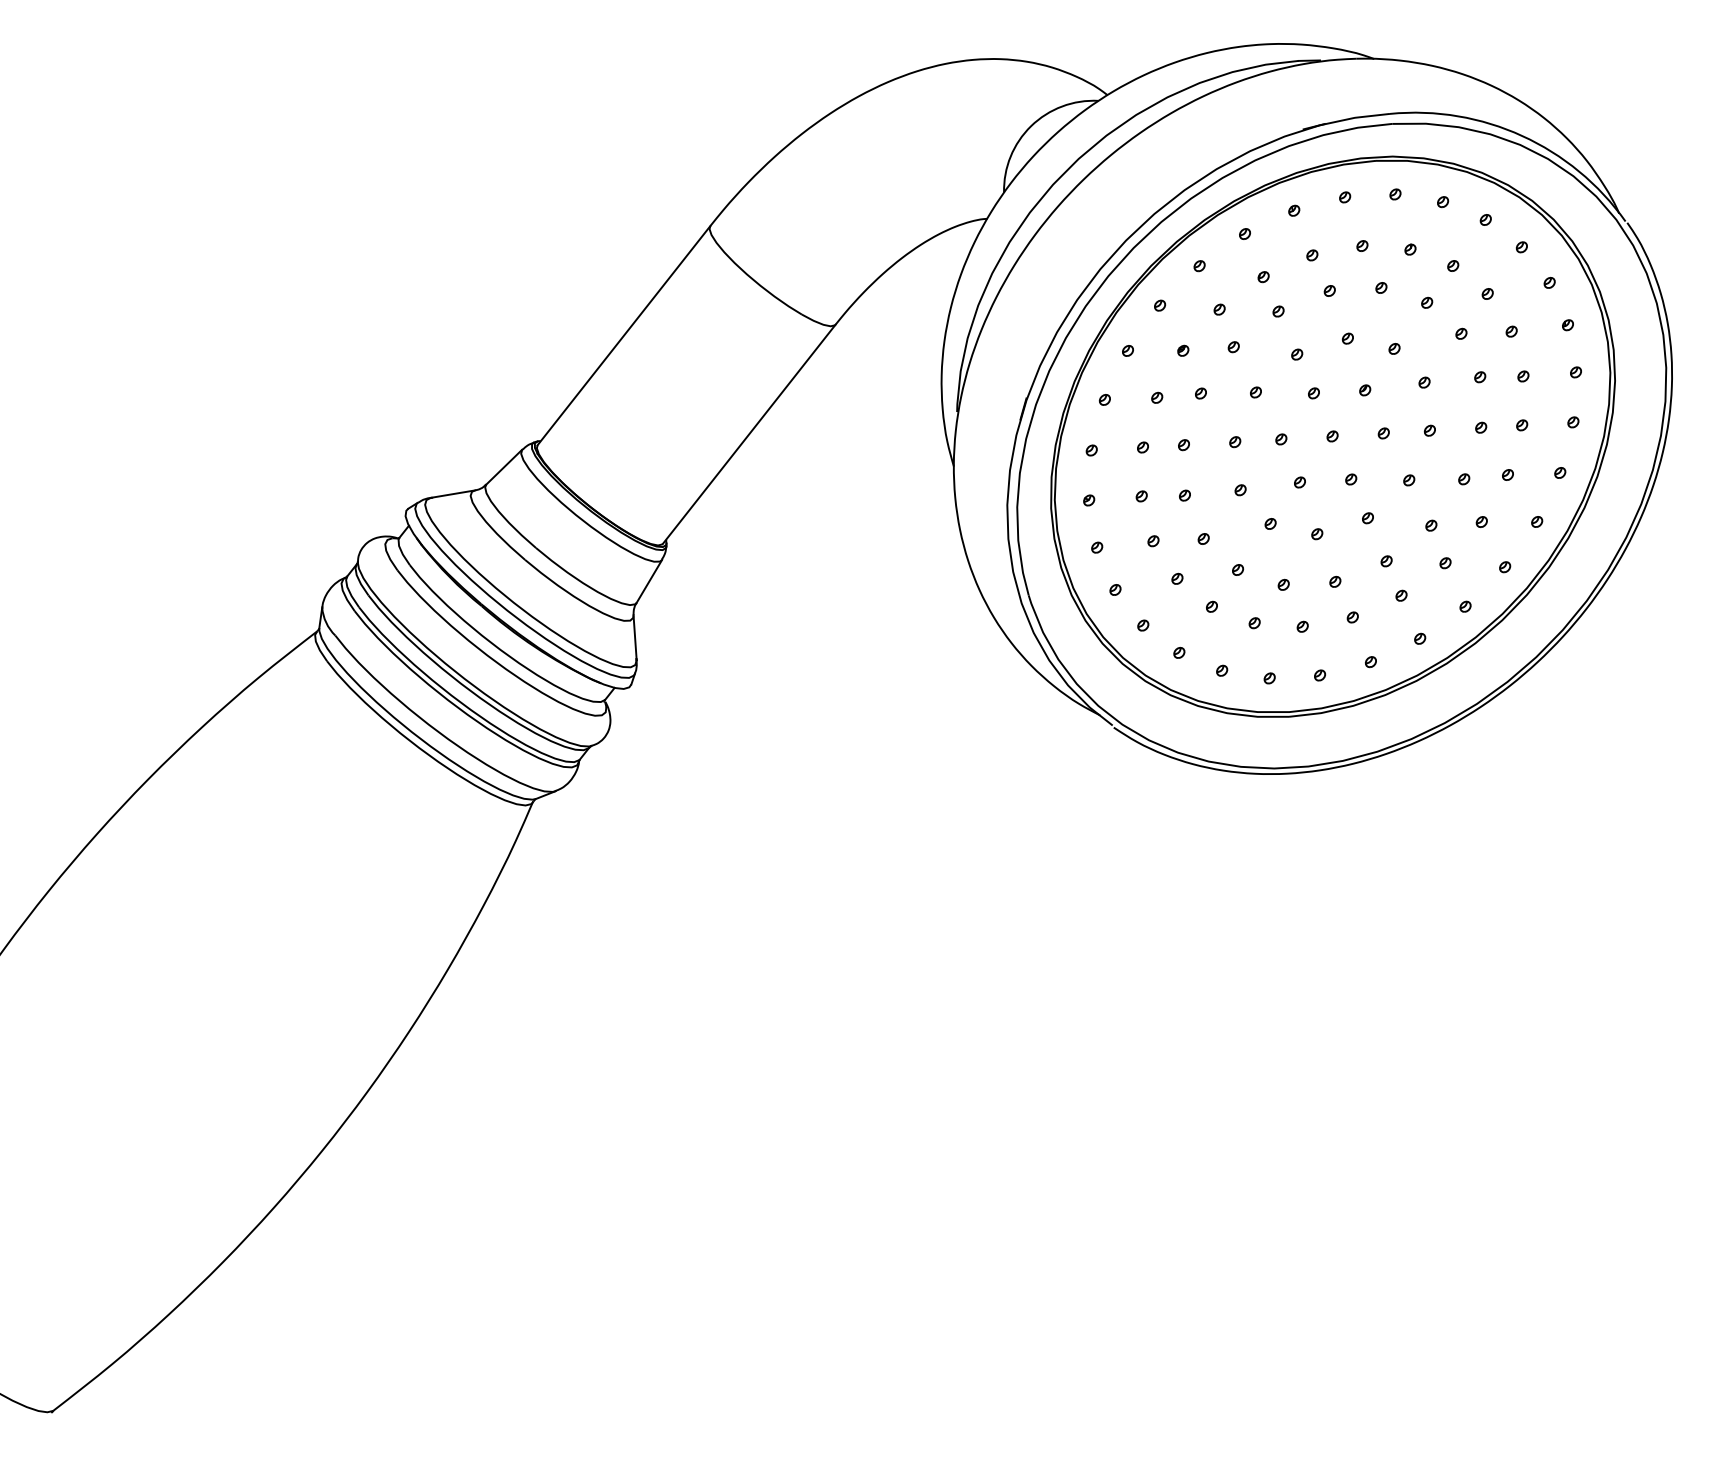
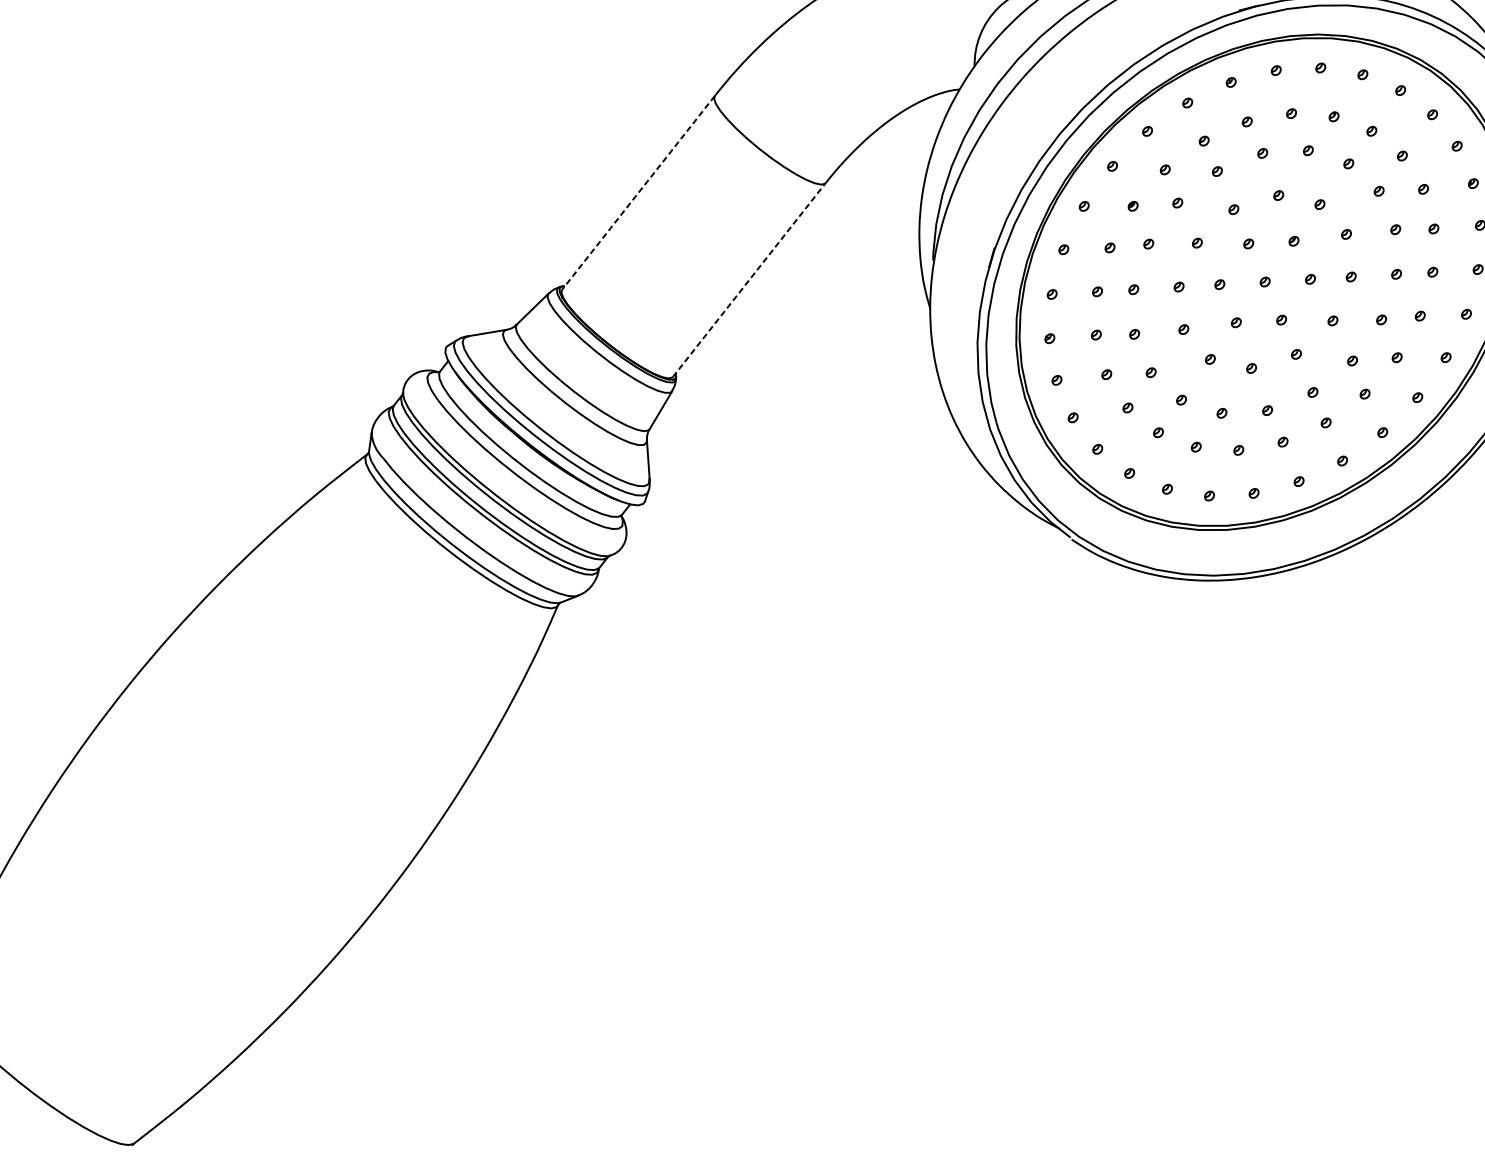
line: (623, 335) -> (638, 192), solid -> dashed
line: (749, 434) -> (749, 280), solid -> dashed

